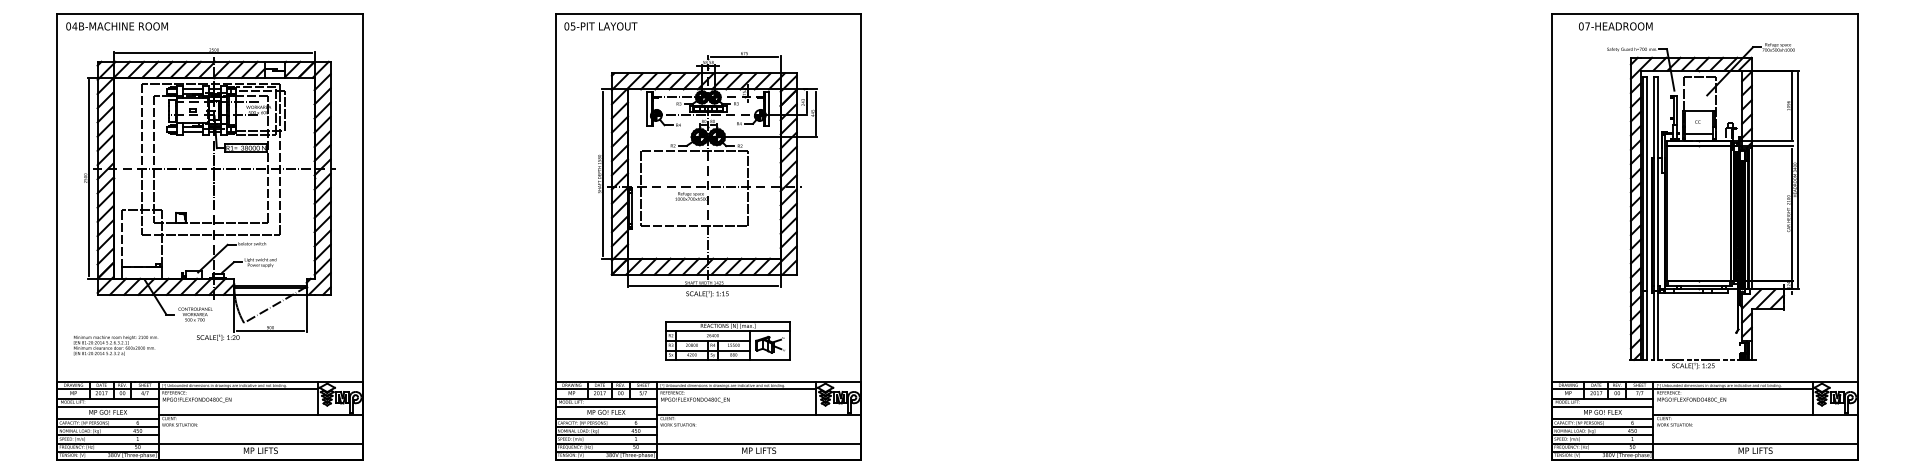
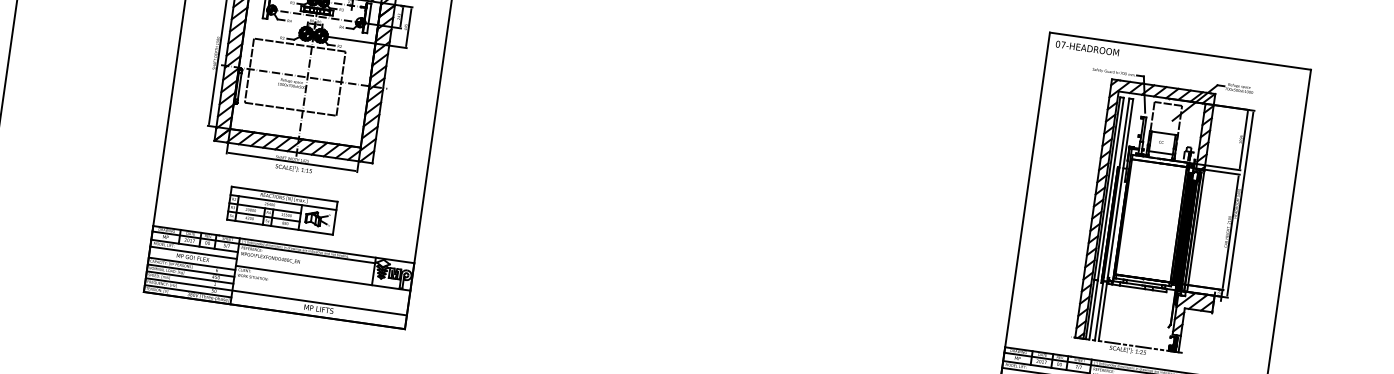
text: (1615, 26) -> (1087, 48), moved
part: (727, 340) -> (281, 210), moved

